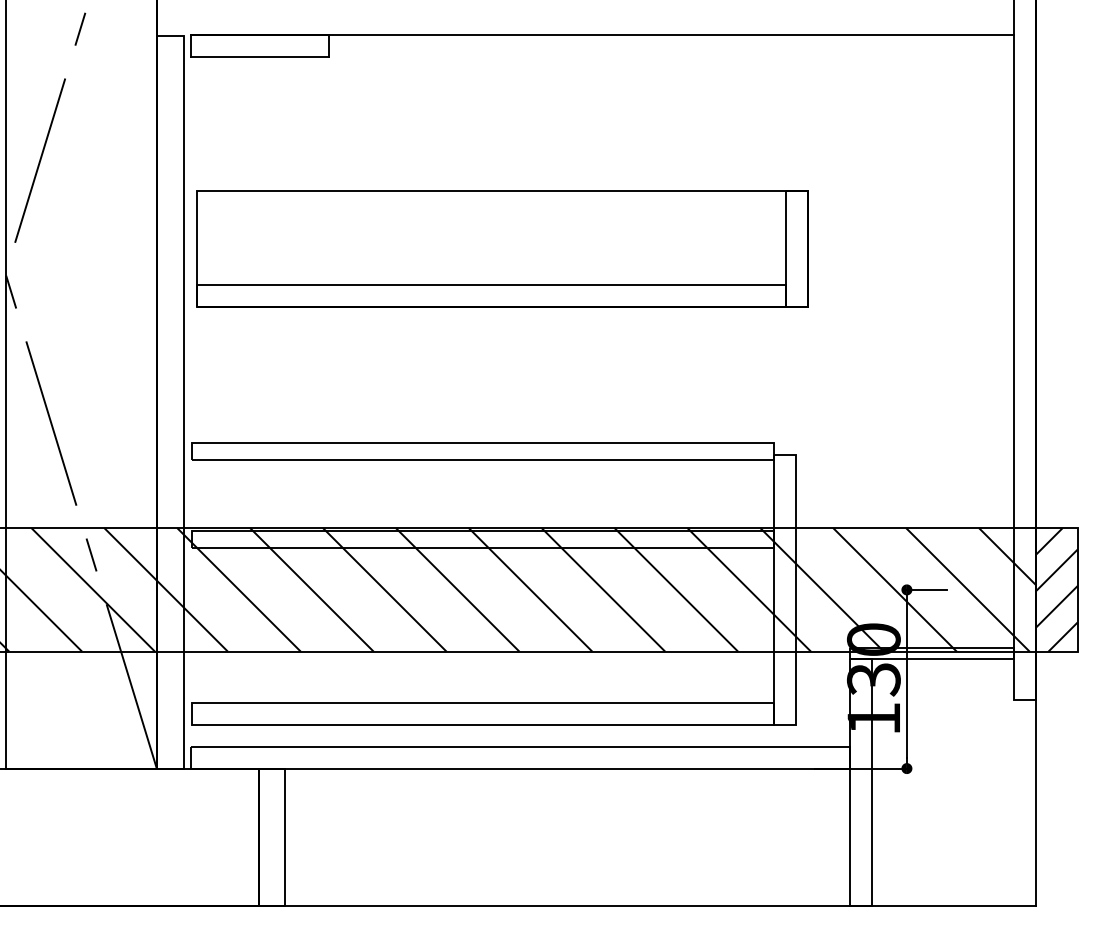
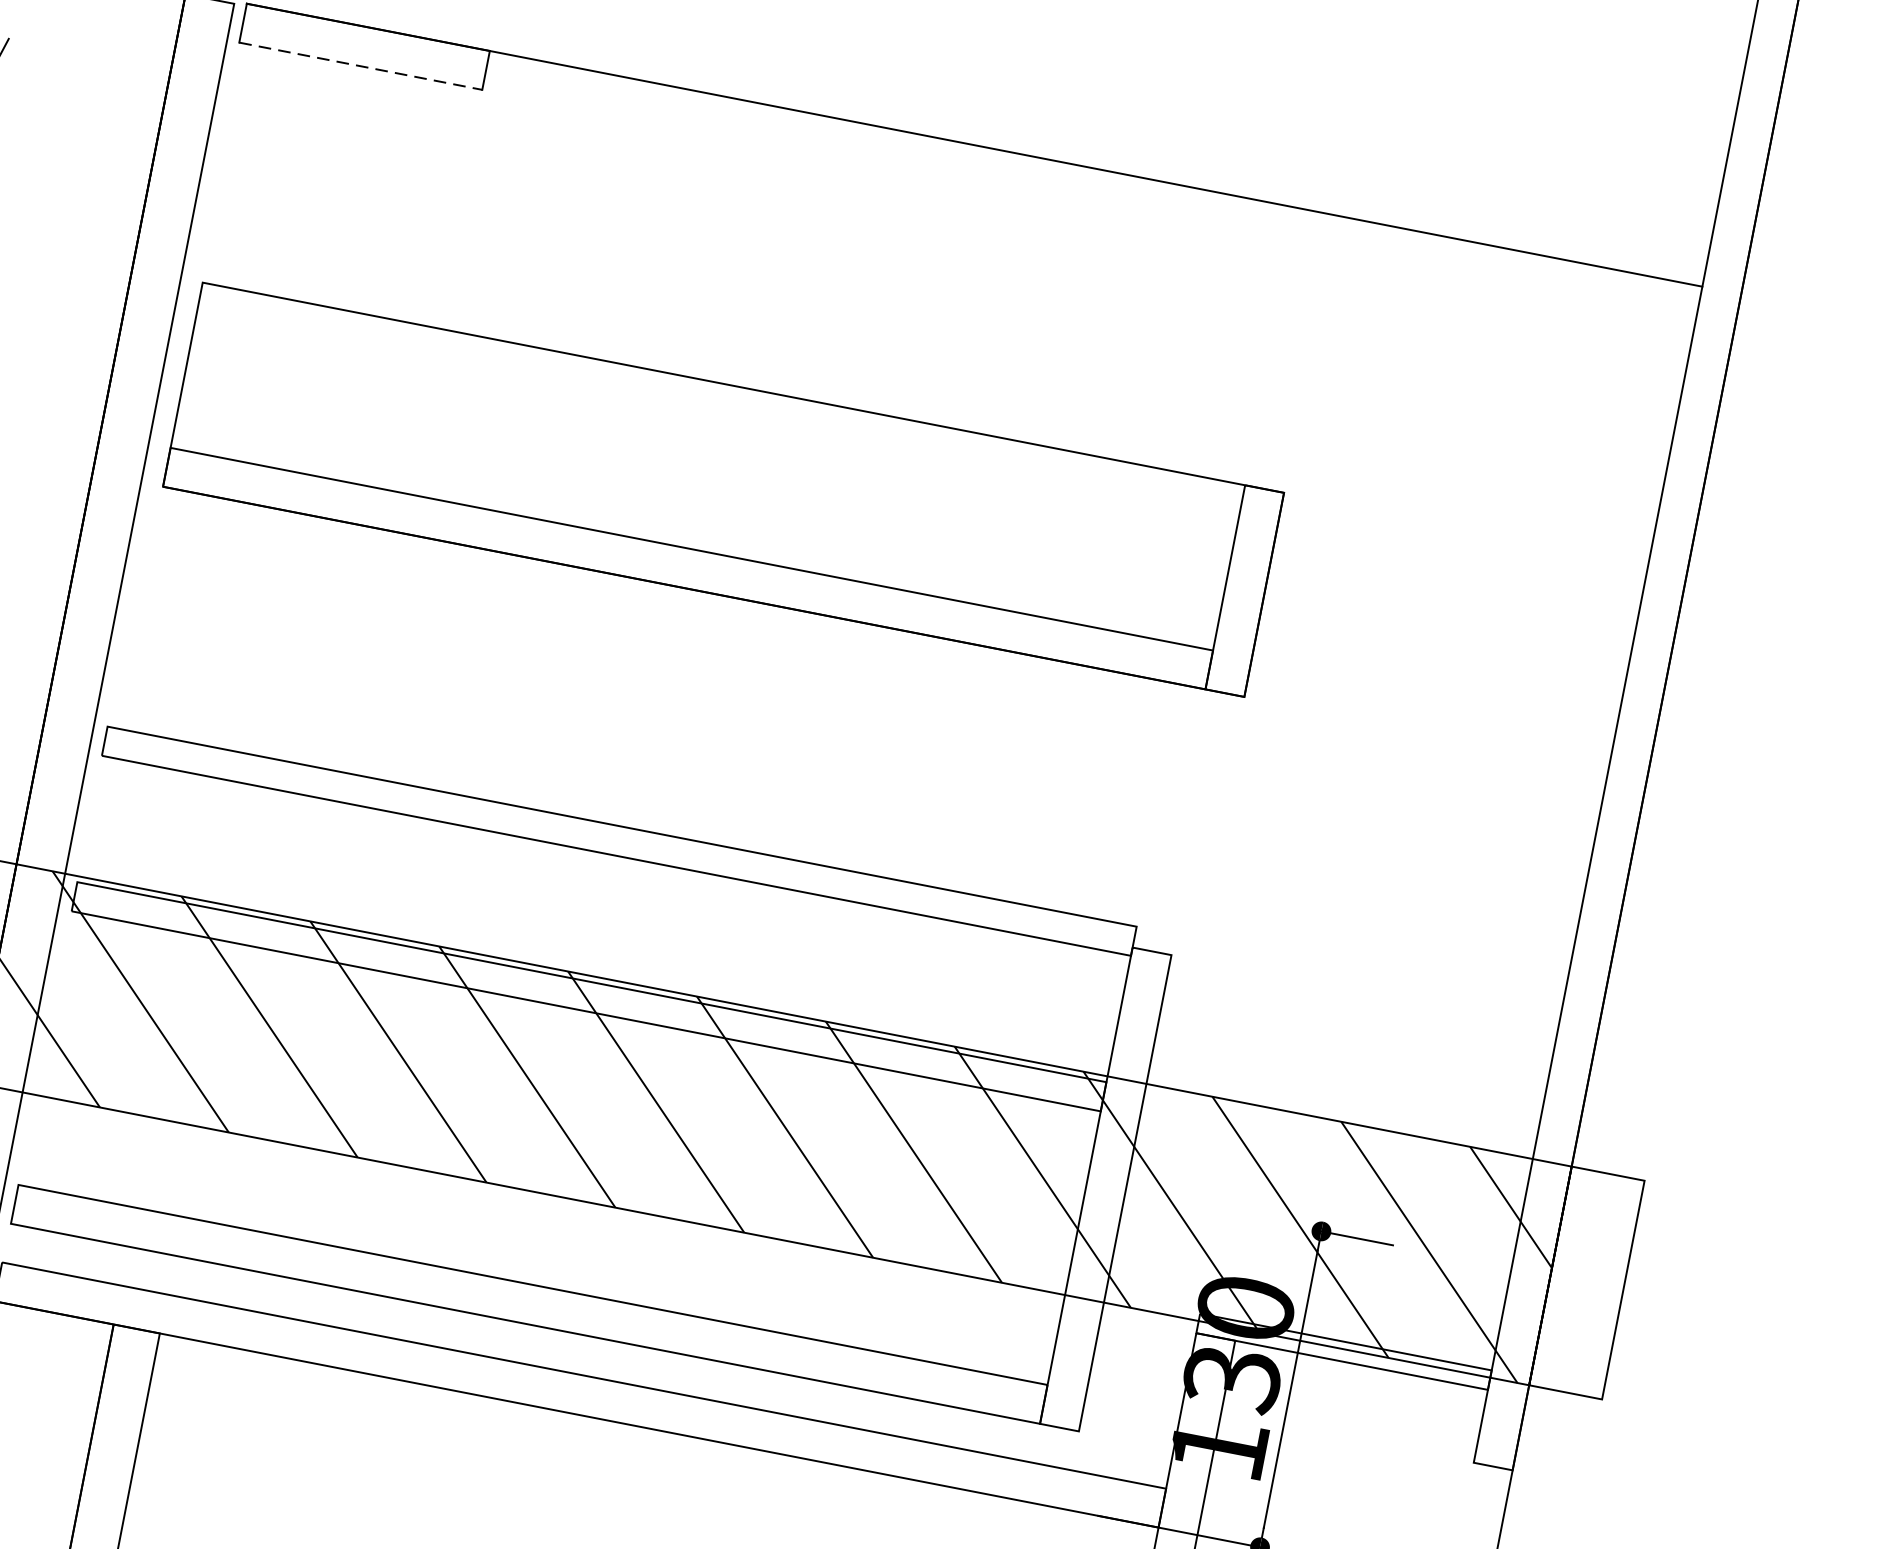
line: (259, 56) -> (360, 65), solid -> dashed
hatch: (1056, 589) -> (1586, 1282), removed

